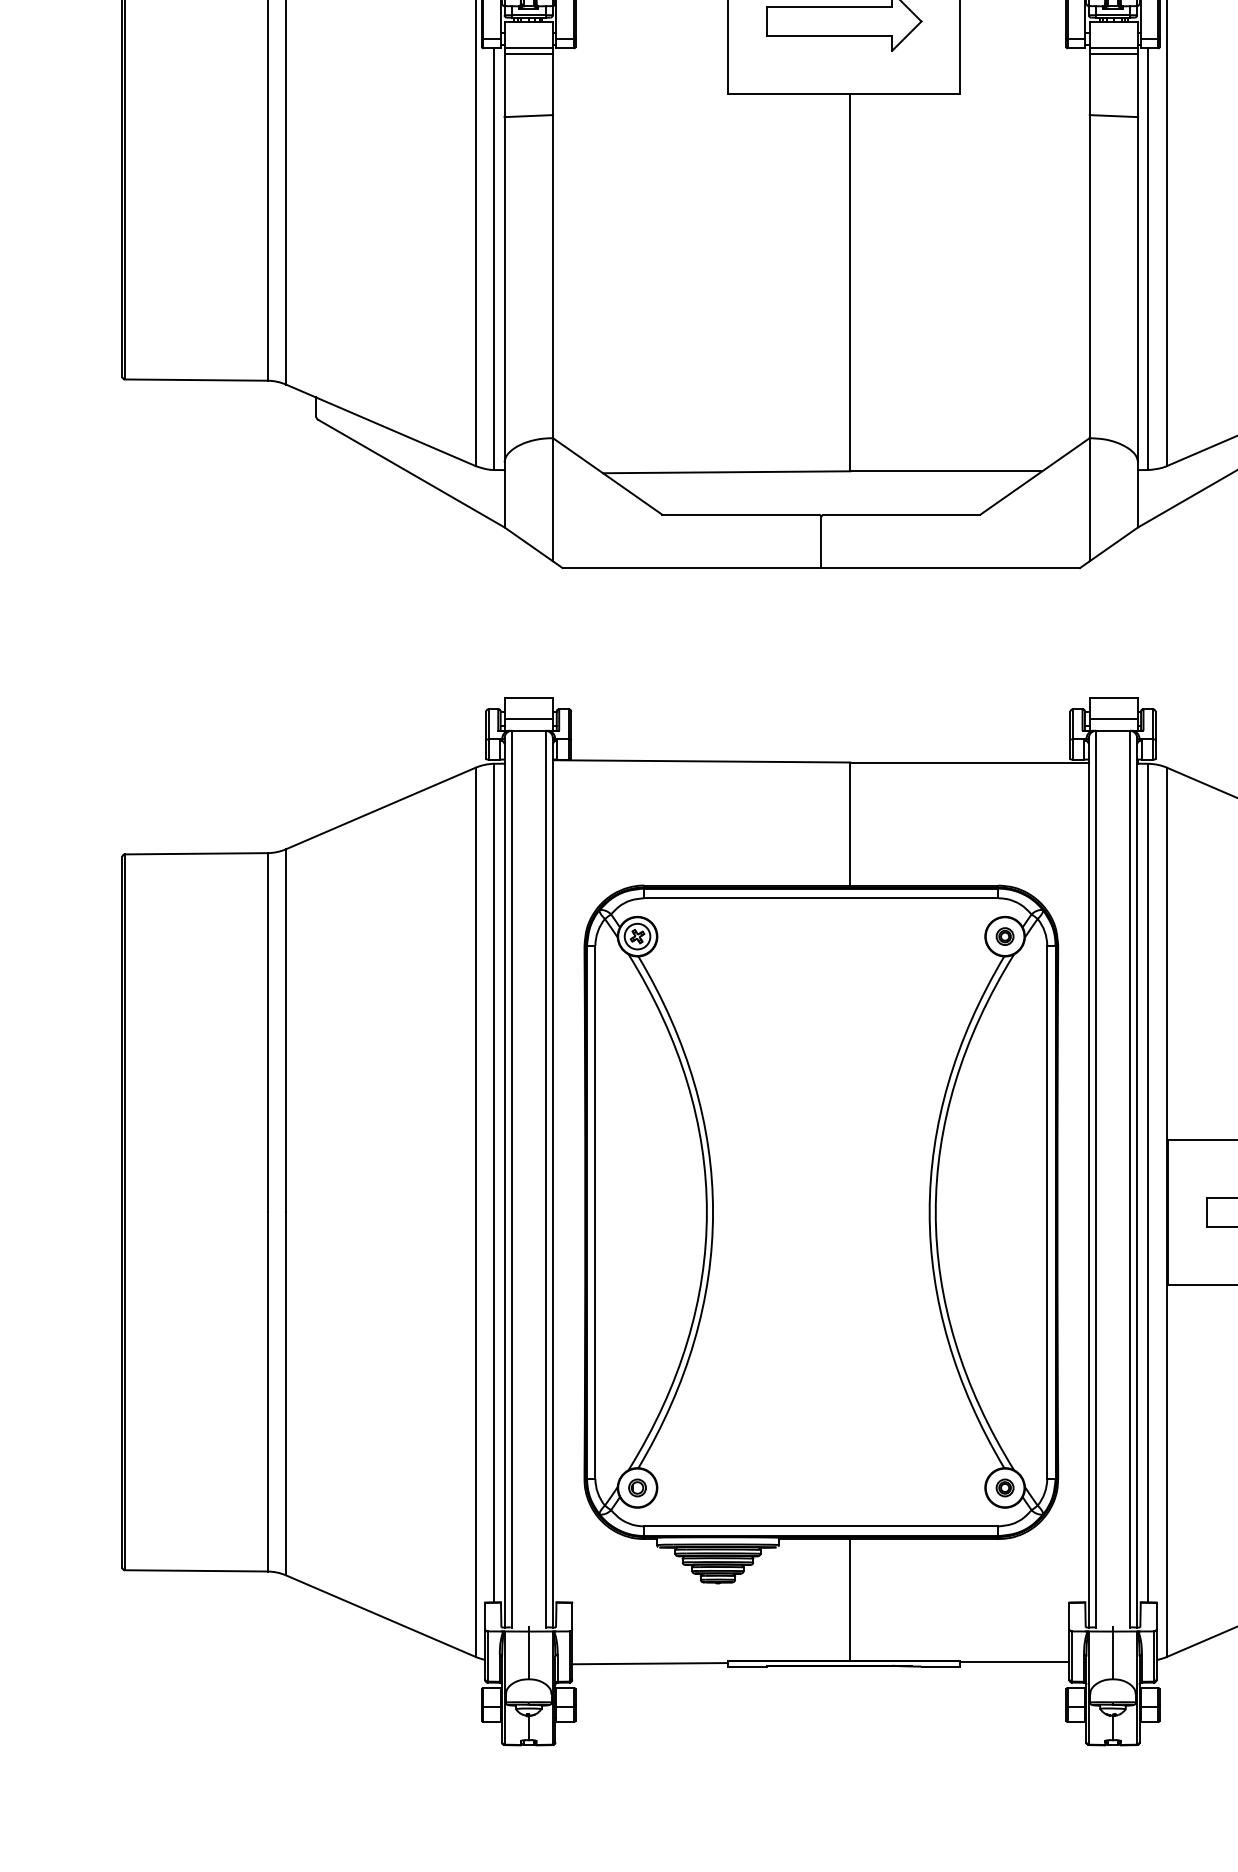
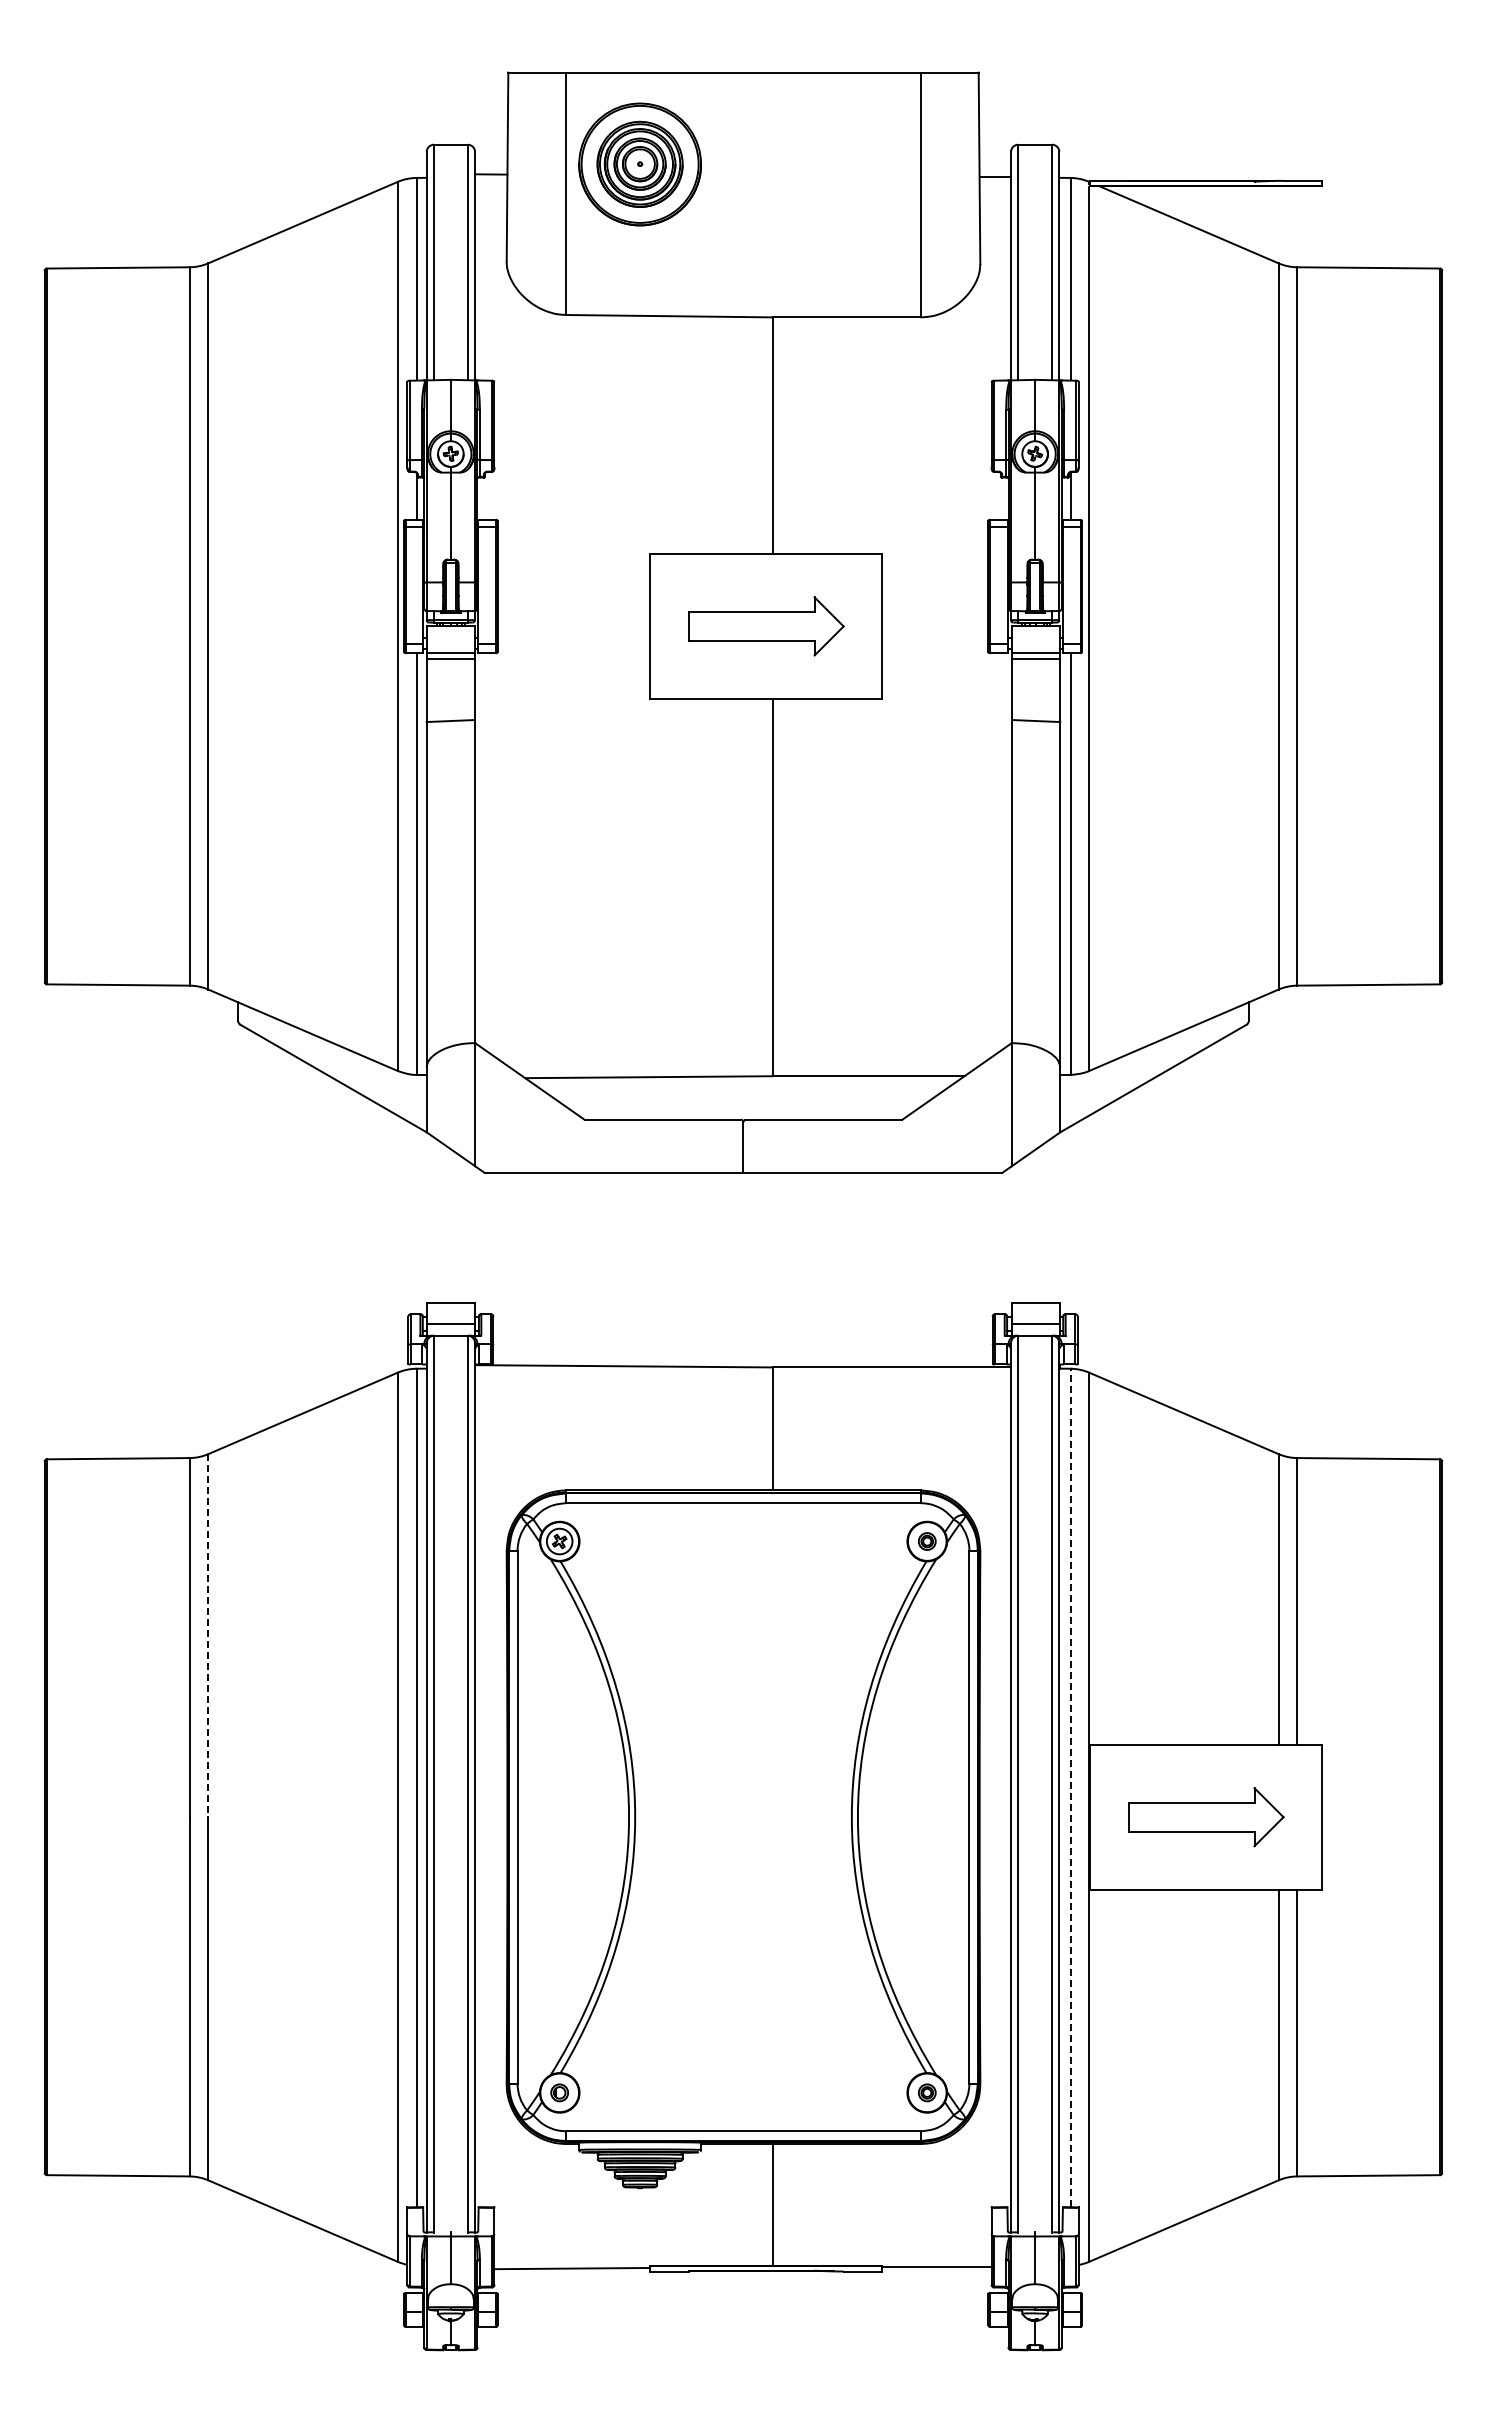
line: (286, 1030) -> (208, 1635), solid -> dashed
line: (1148, 1182) -> (1070, 1787), solid -> dashed

